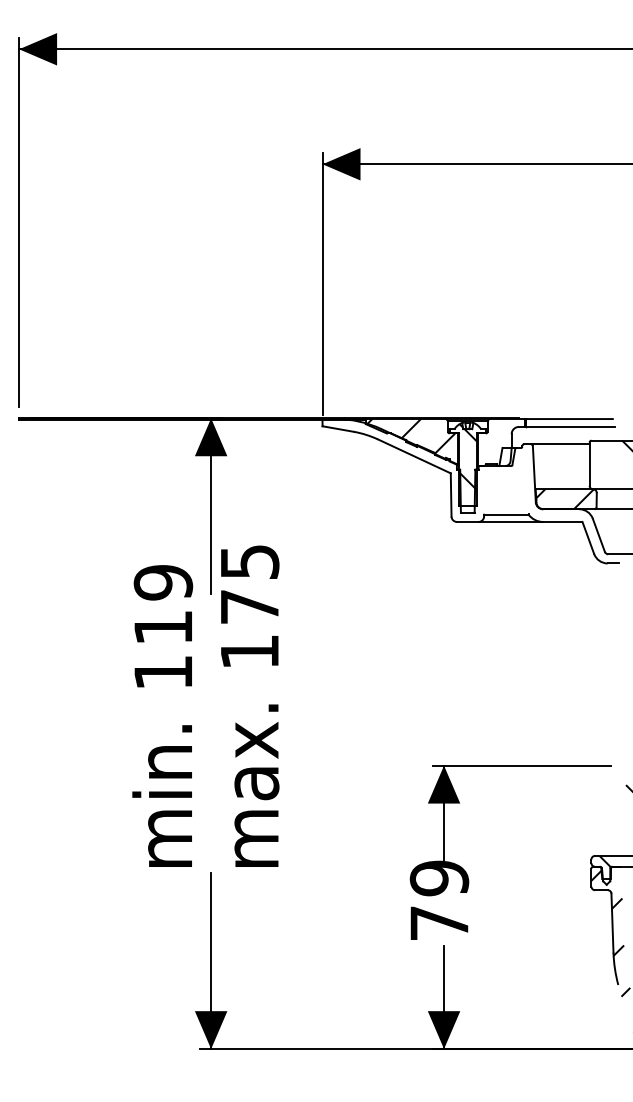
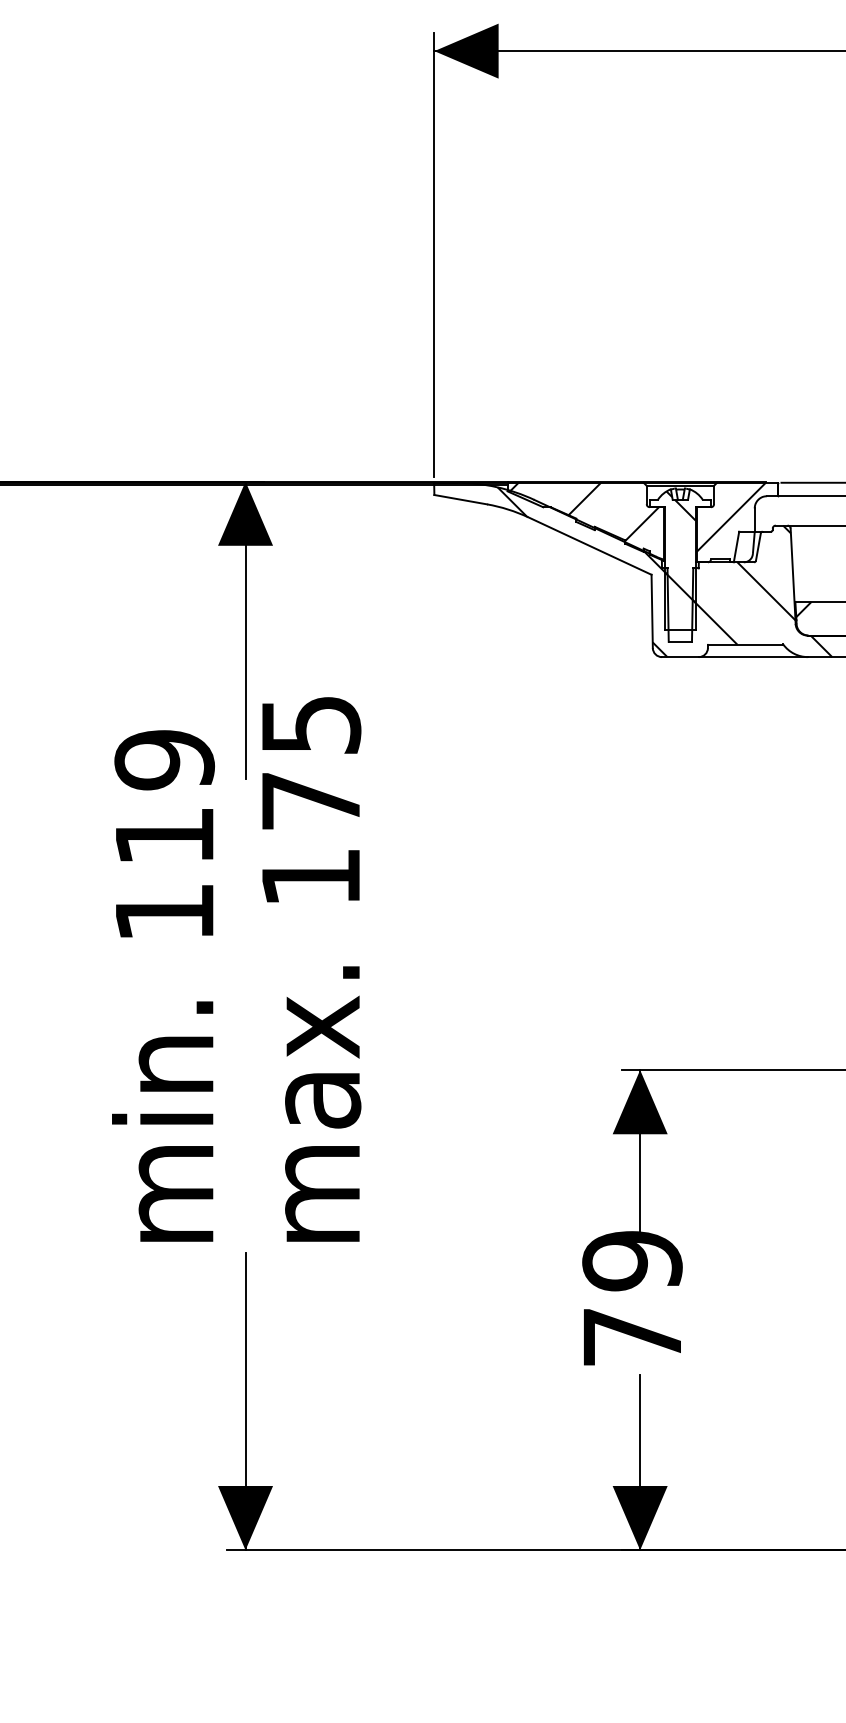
hatch: (497, 439) -> (730, 517), added
hatch: (458, 471) -> (664, 571), added

